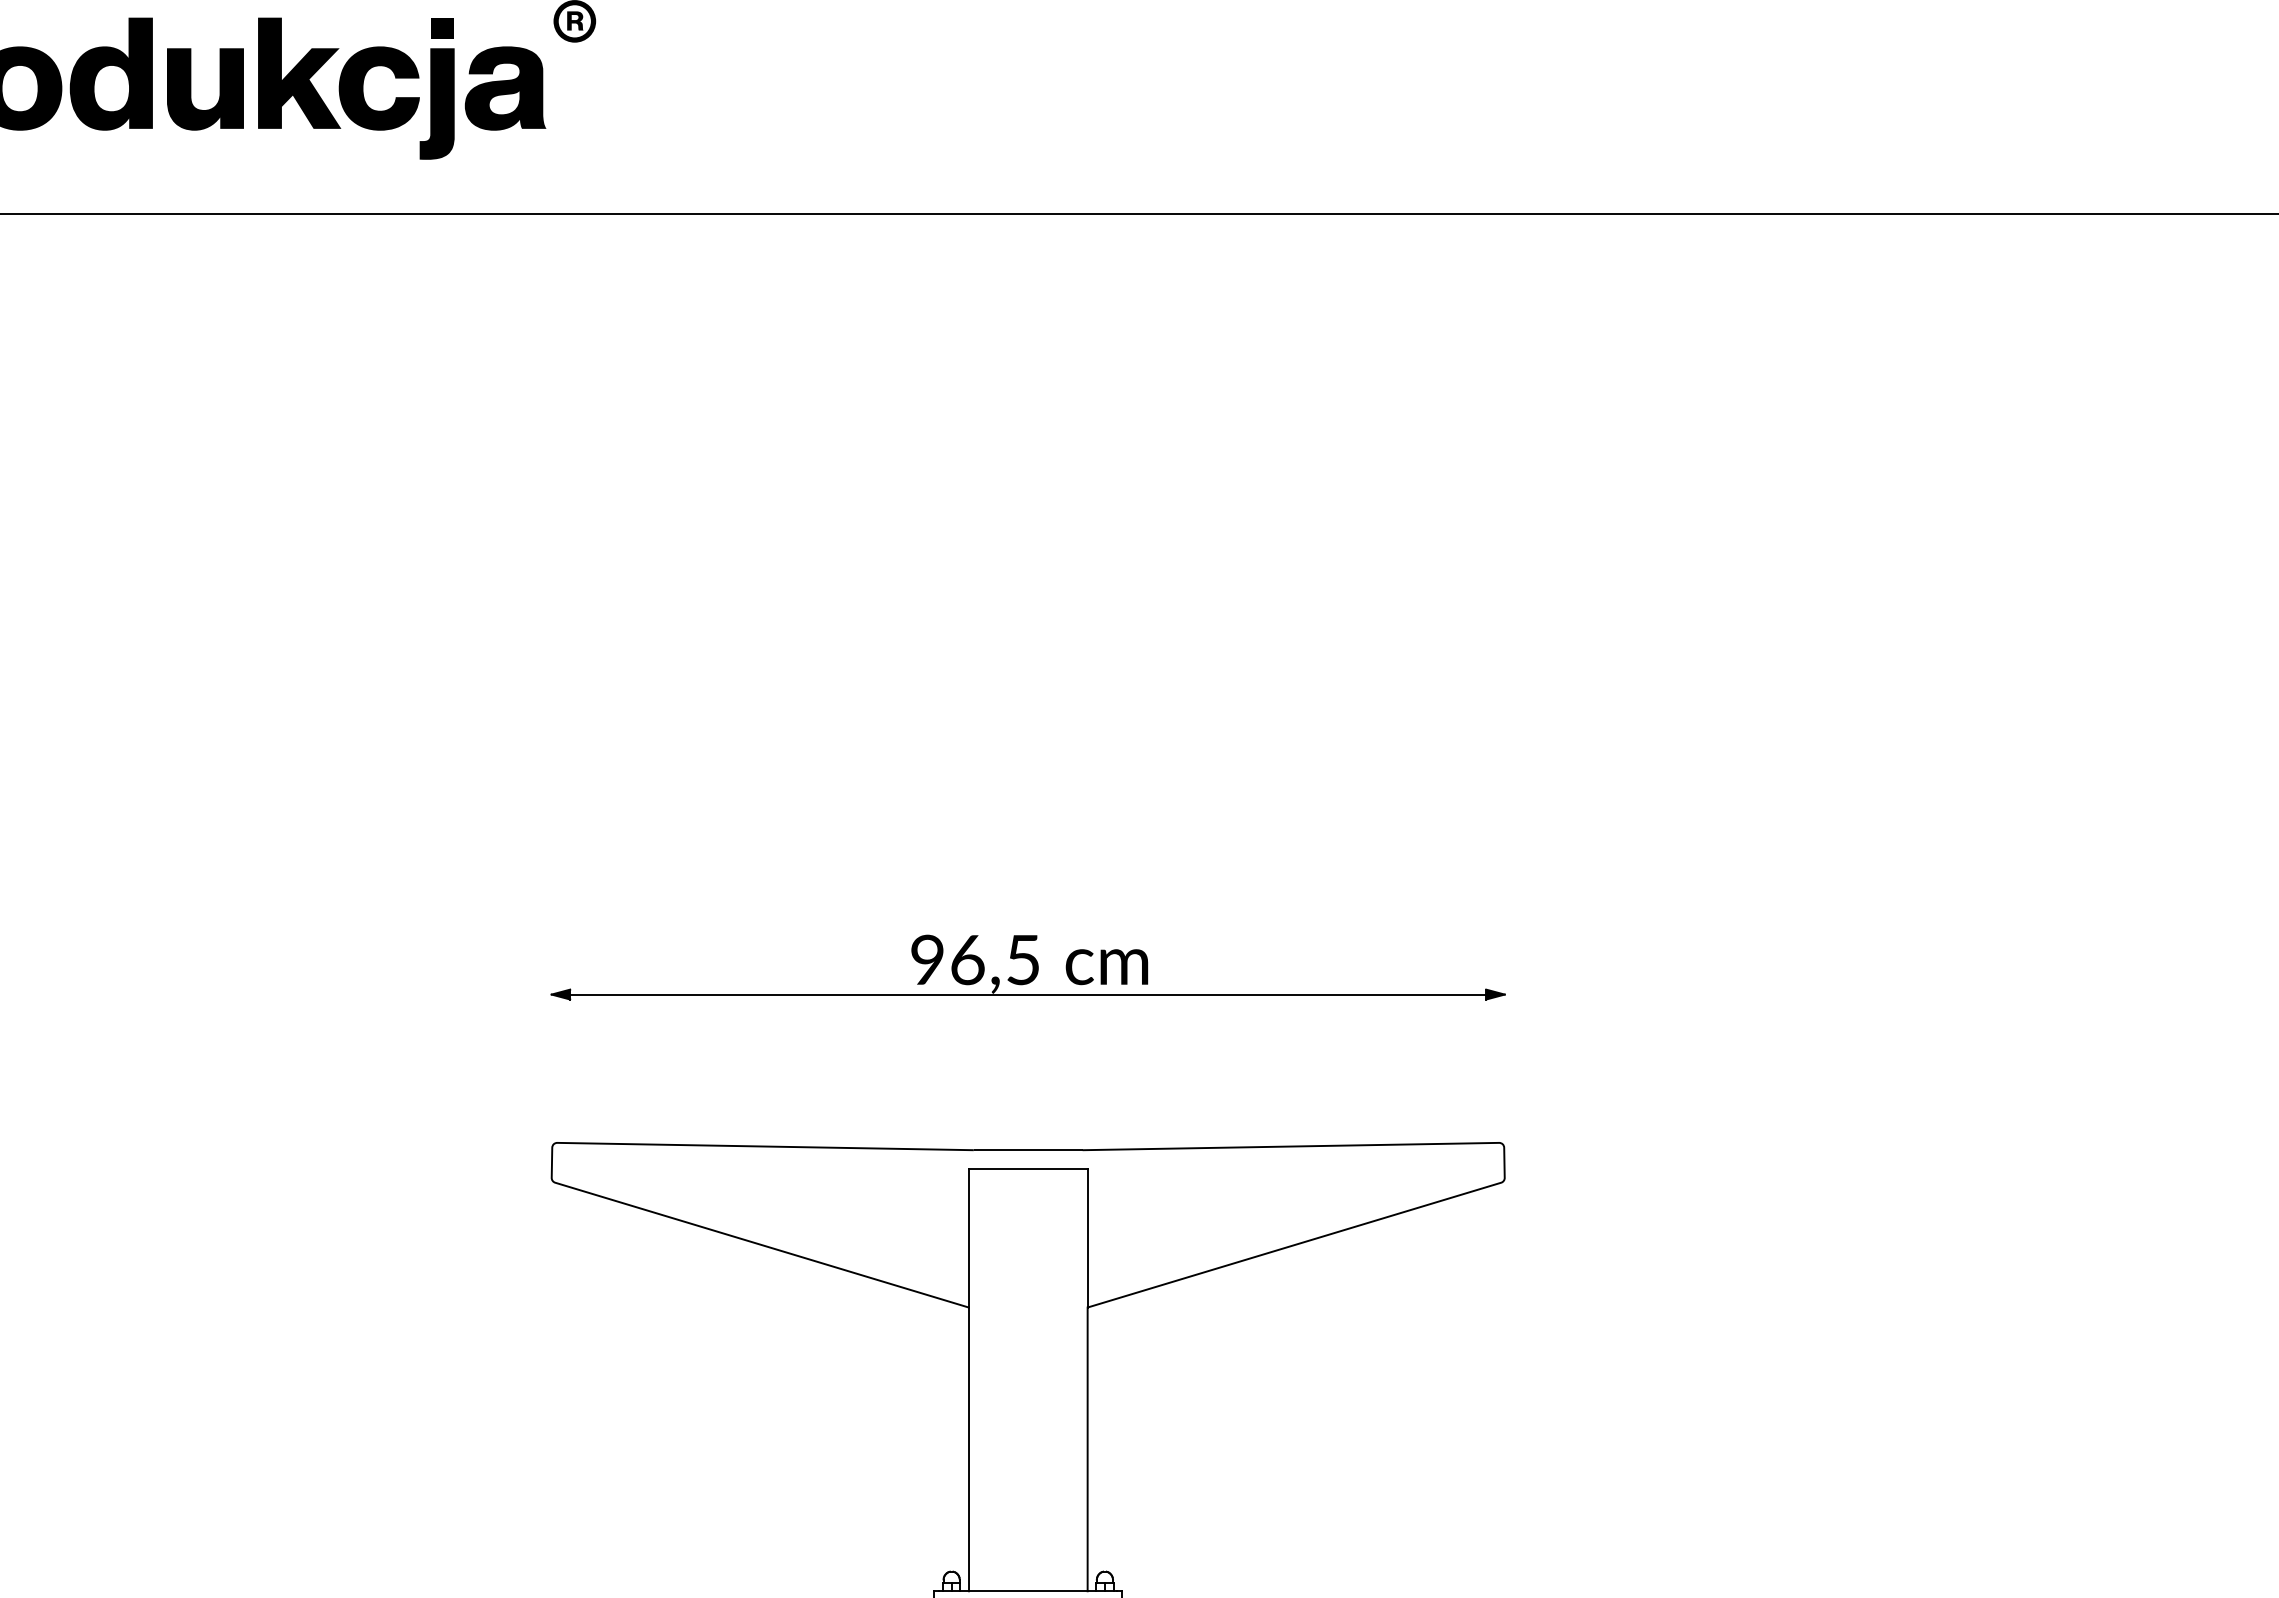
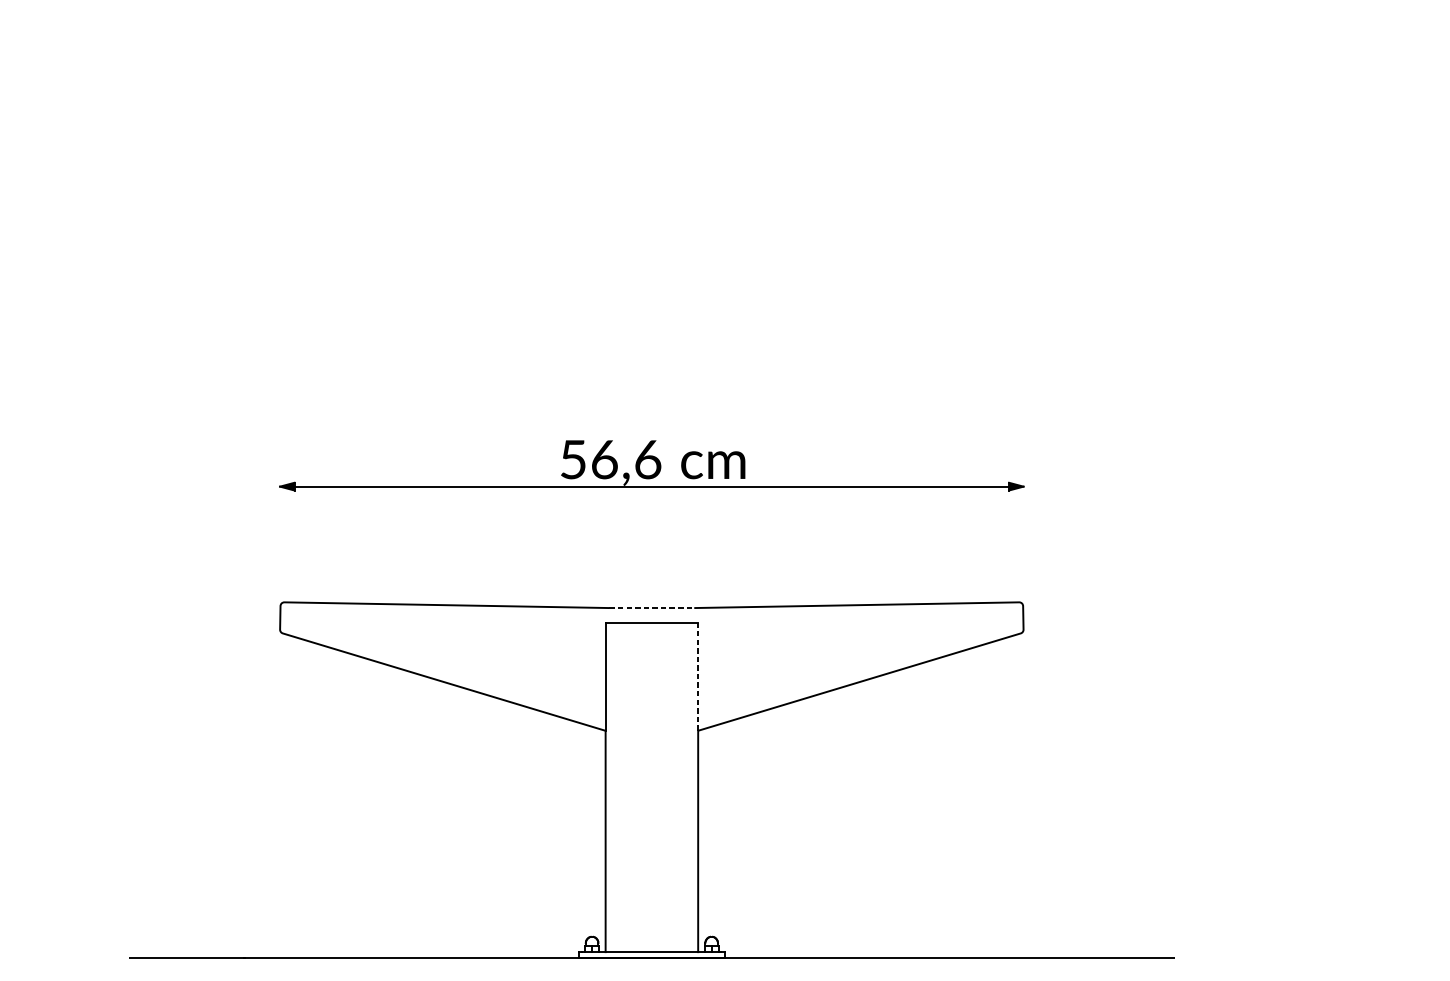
text: (975, 959) -> (610, 459), 96,5 -> 56,6
line: (1028, 1150) -> (652, 608), solid -> dashed
line: (1087, 1237) -> (698, 676), solid -> dashed

